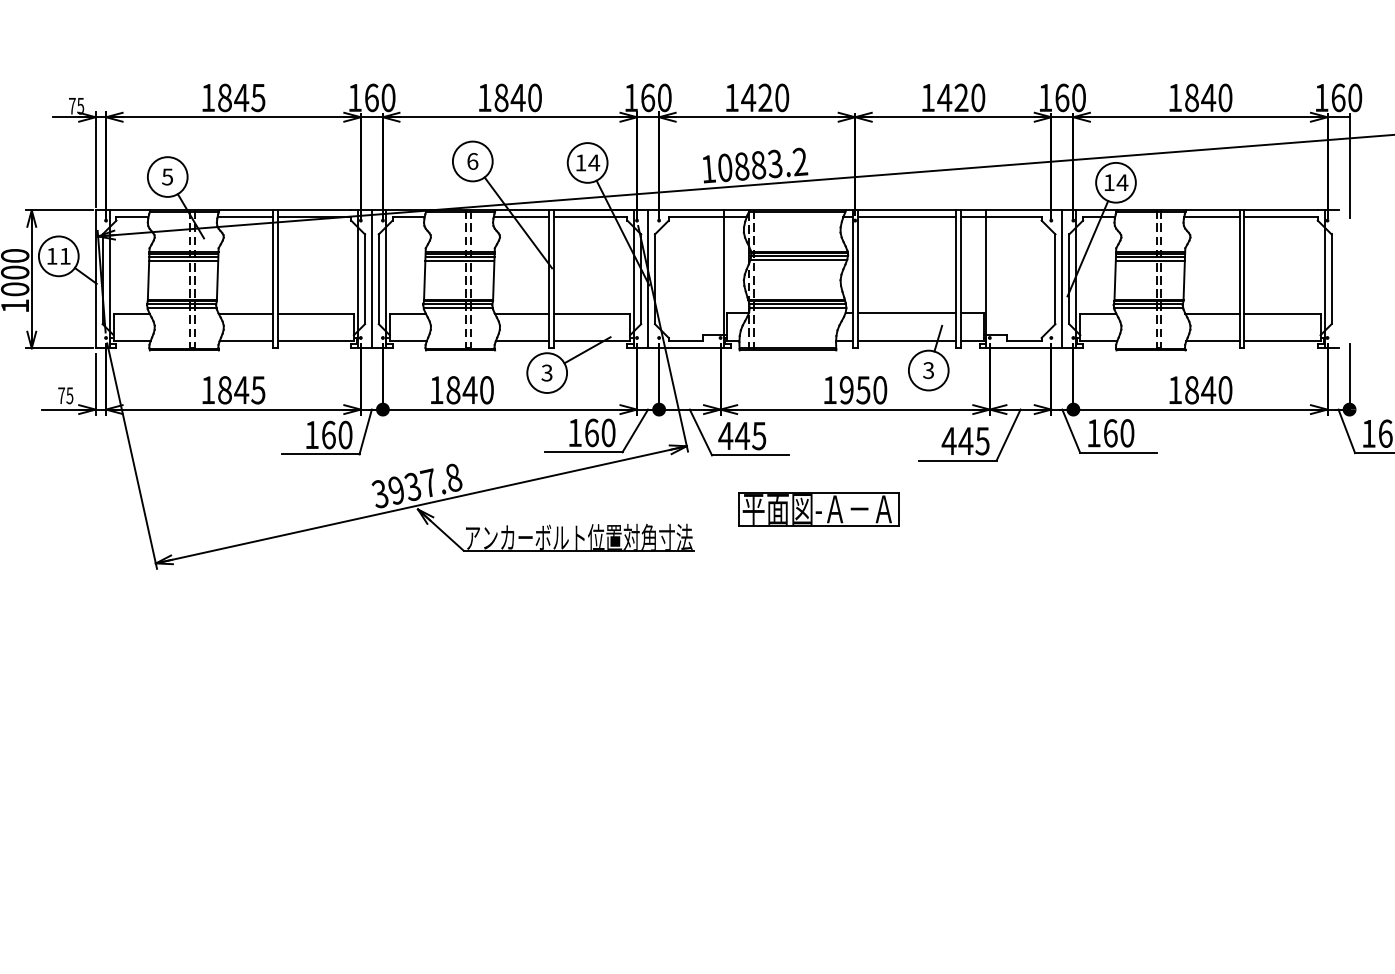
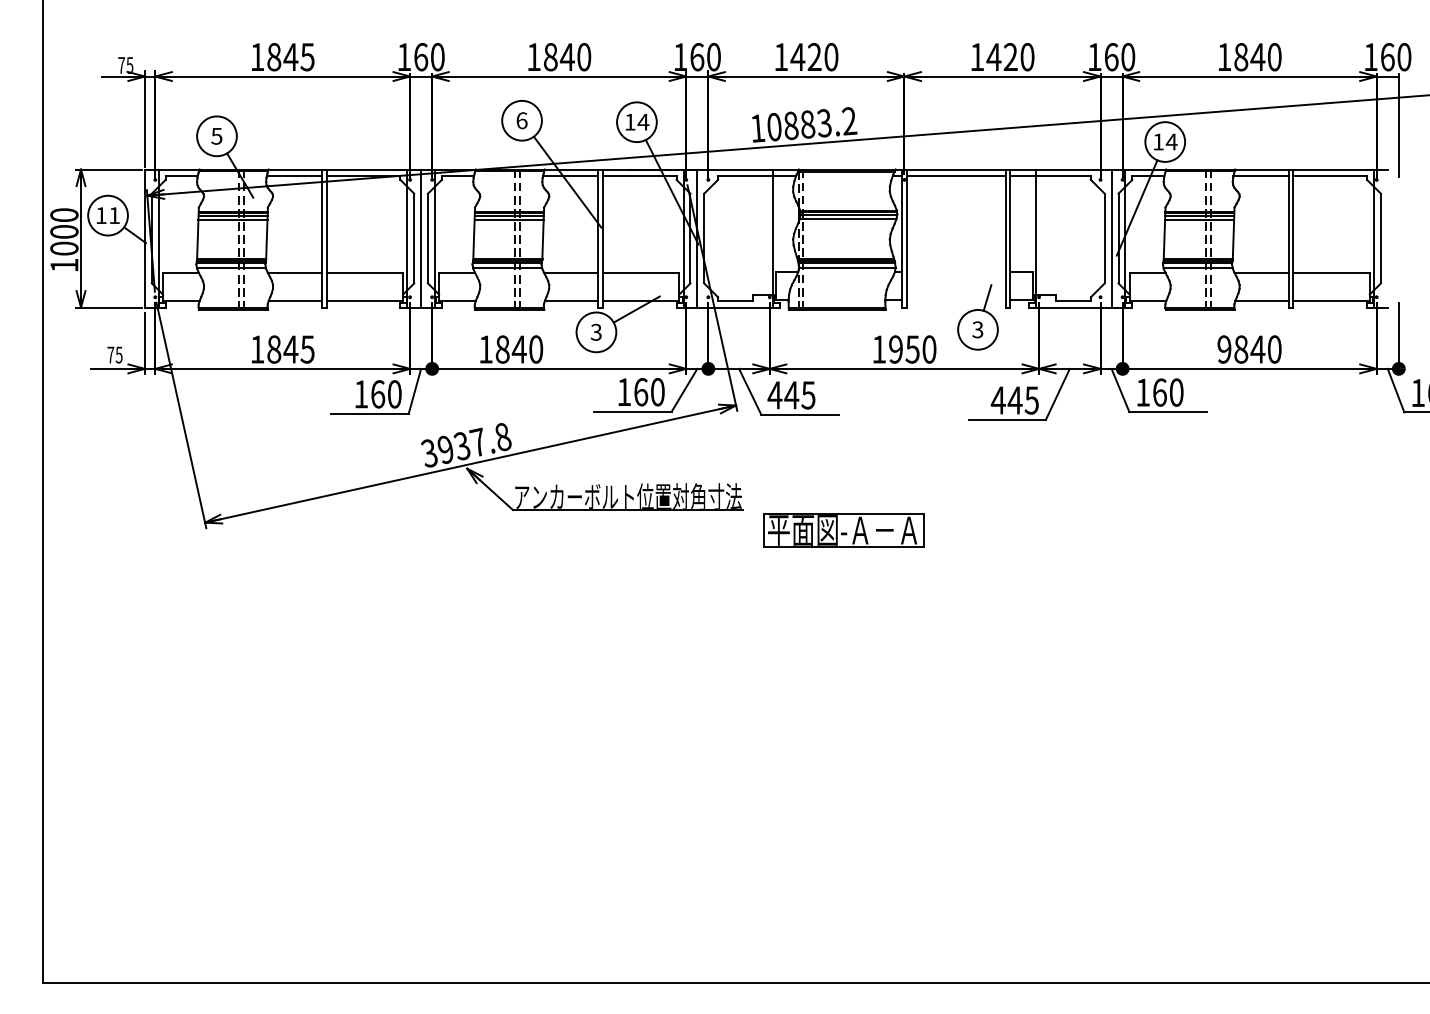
line: (906, 313) -> (955, 272), removed
line: (906, 341) -> (955, 300), removed
text: (1175, 390) -> (1224, 349), 1840 -> 9840
part: (818, 509) -> (843, 530), moved

